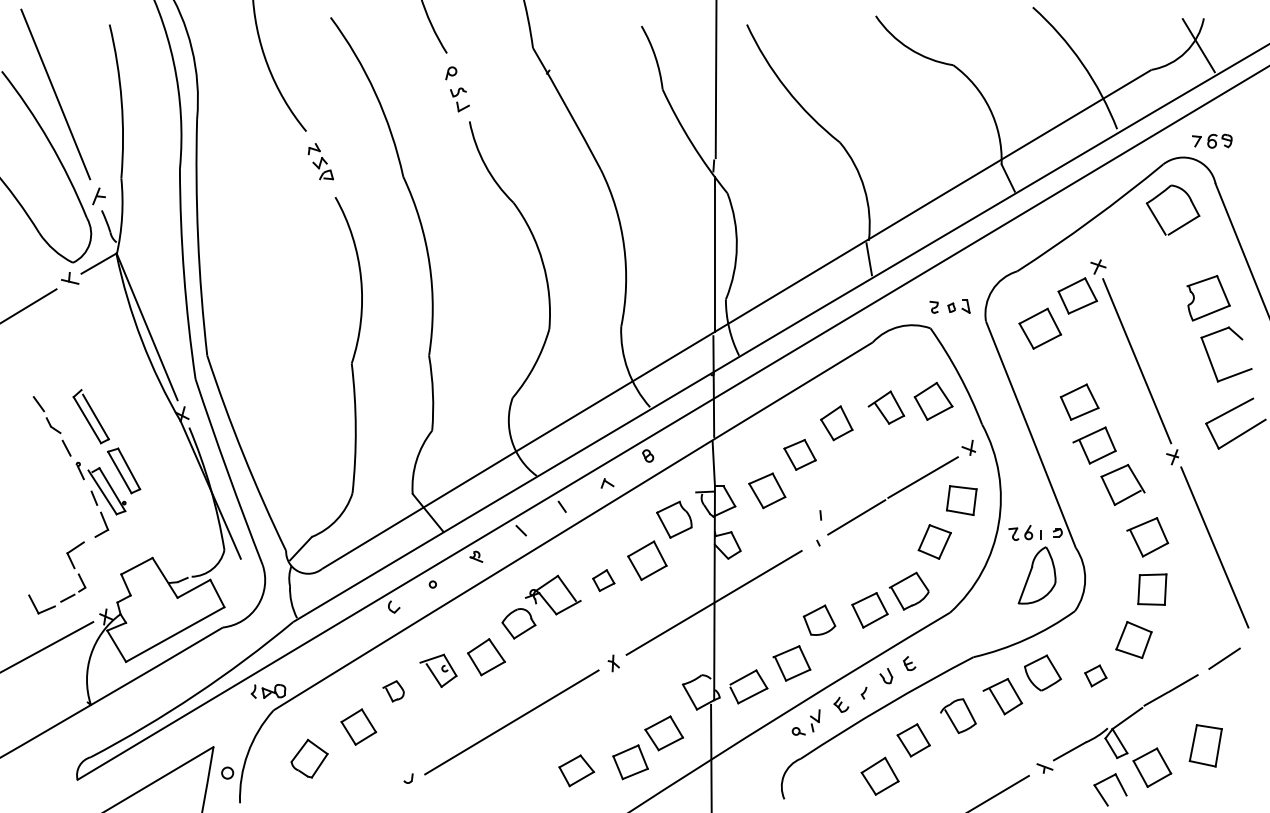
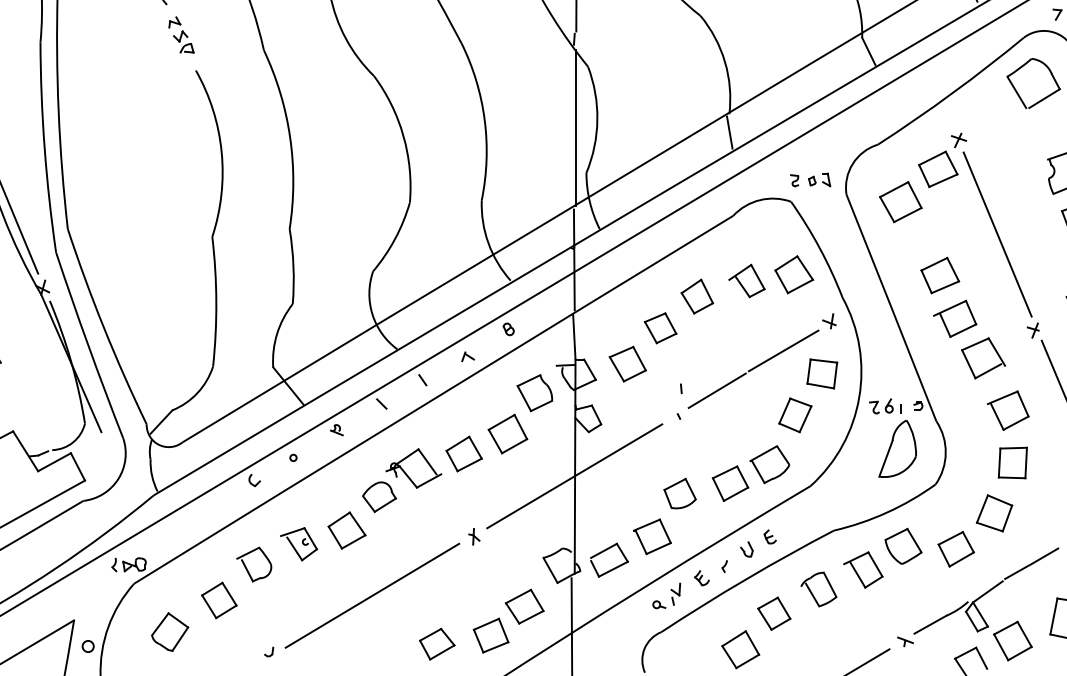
part: (603, 580) -> (464, 453), size x1.67
part: (1095, 675) -> (956, 548), size x1.67
part: (393, 691) -> (254, 564), size x1.67

